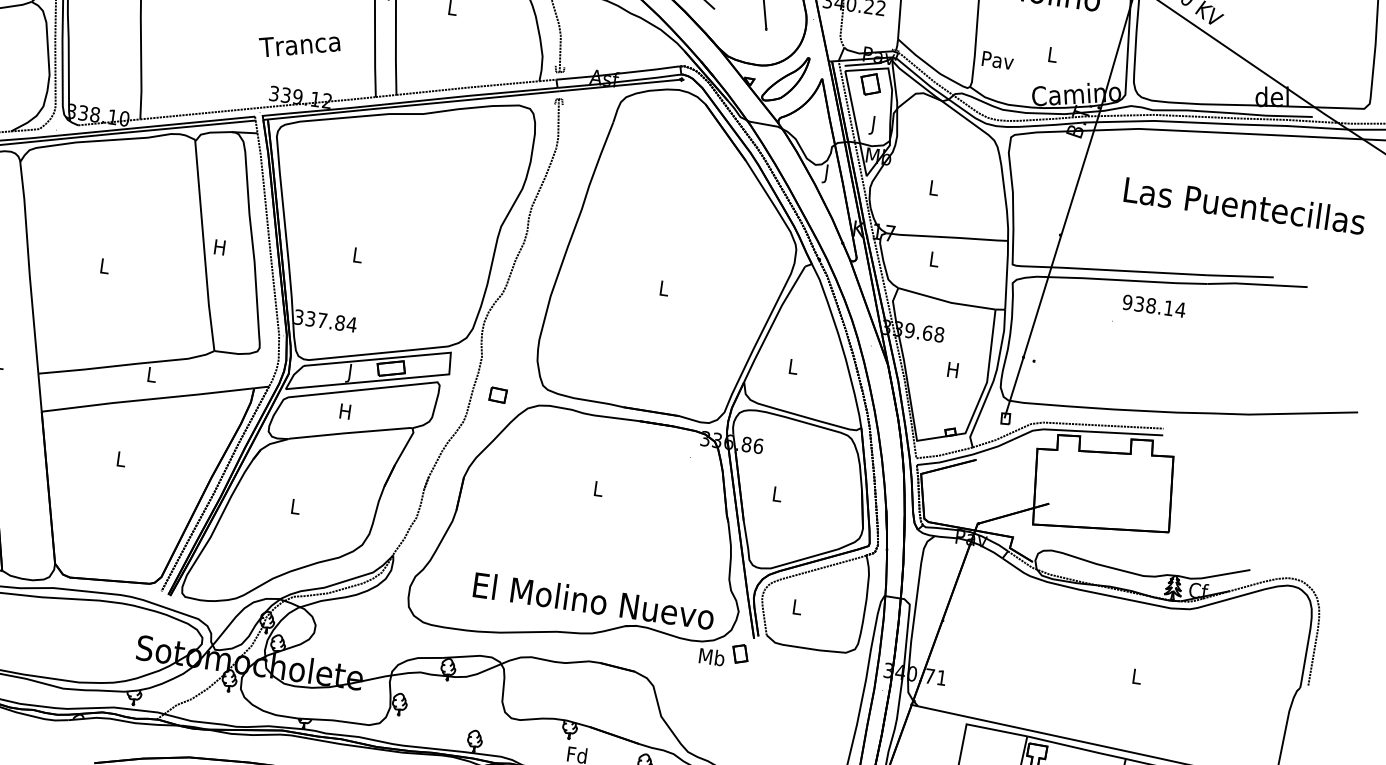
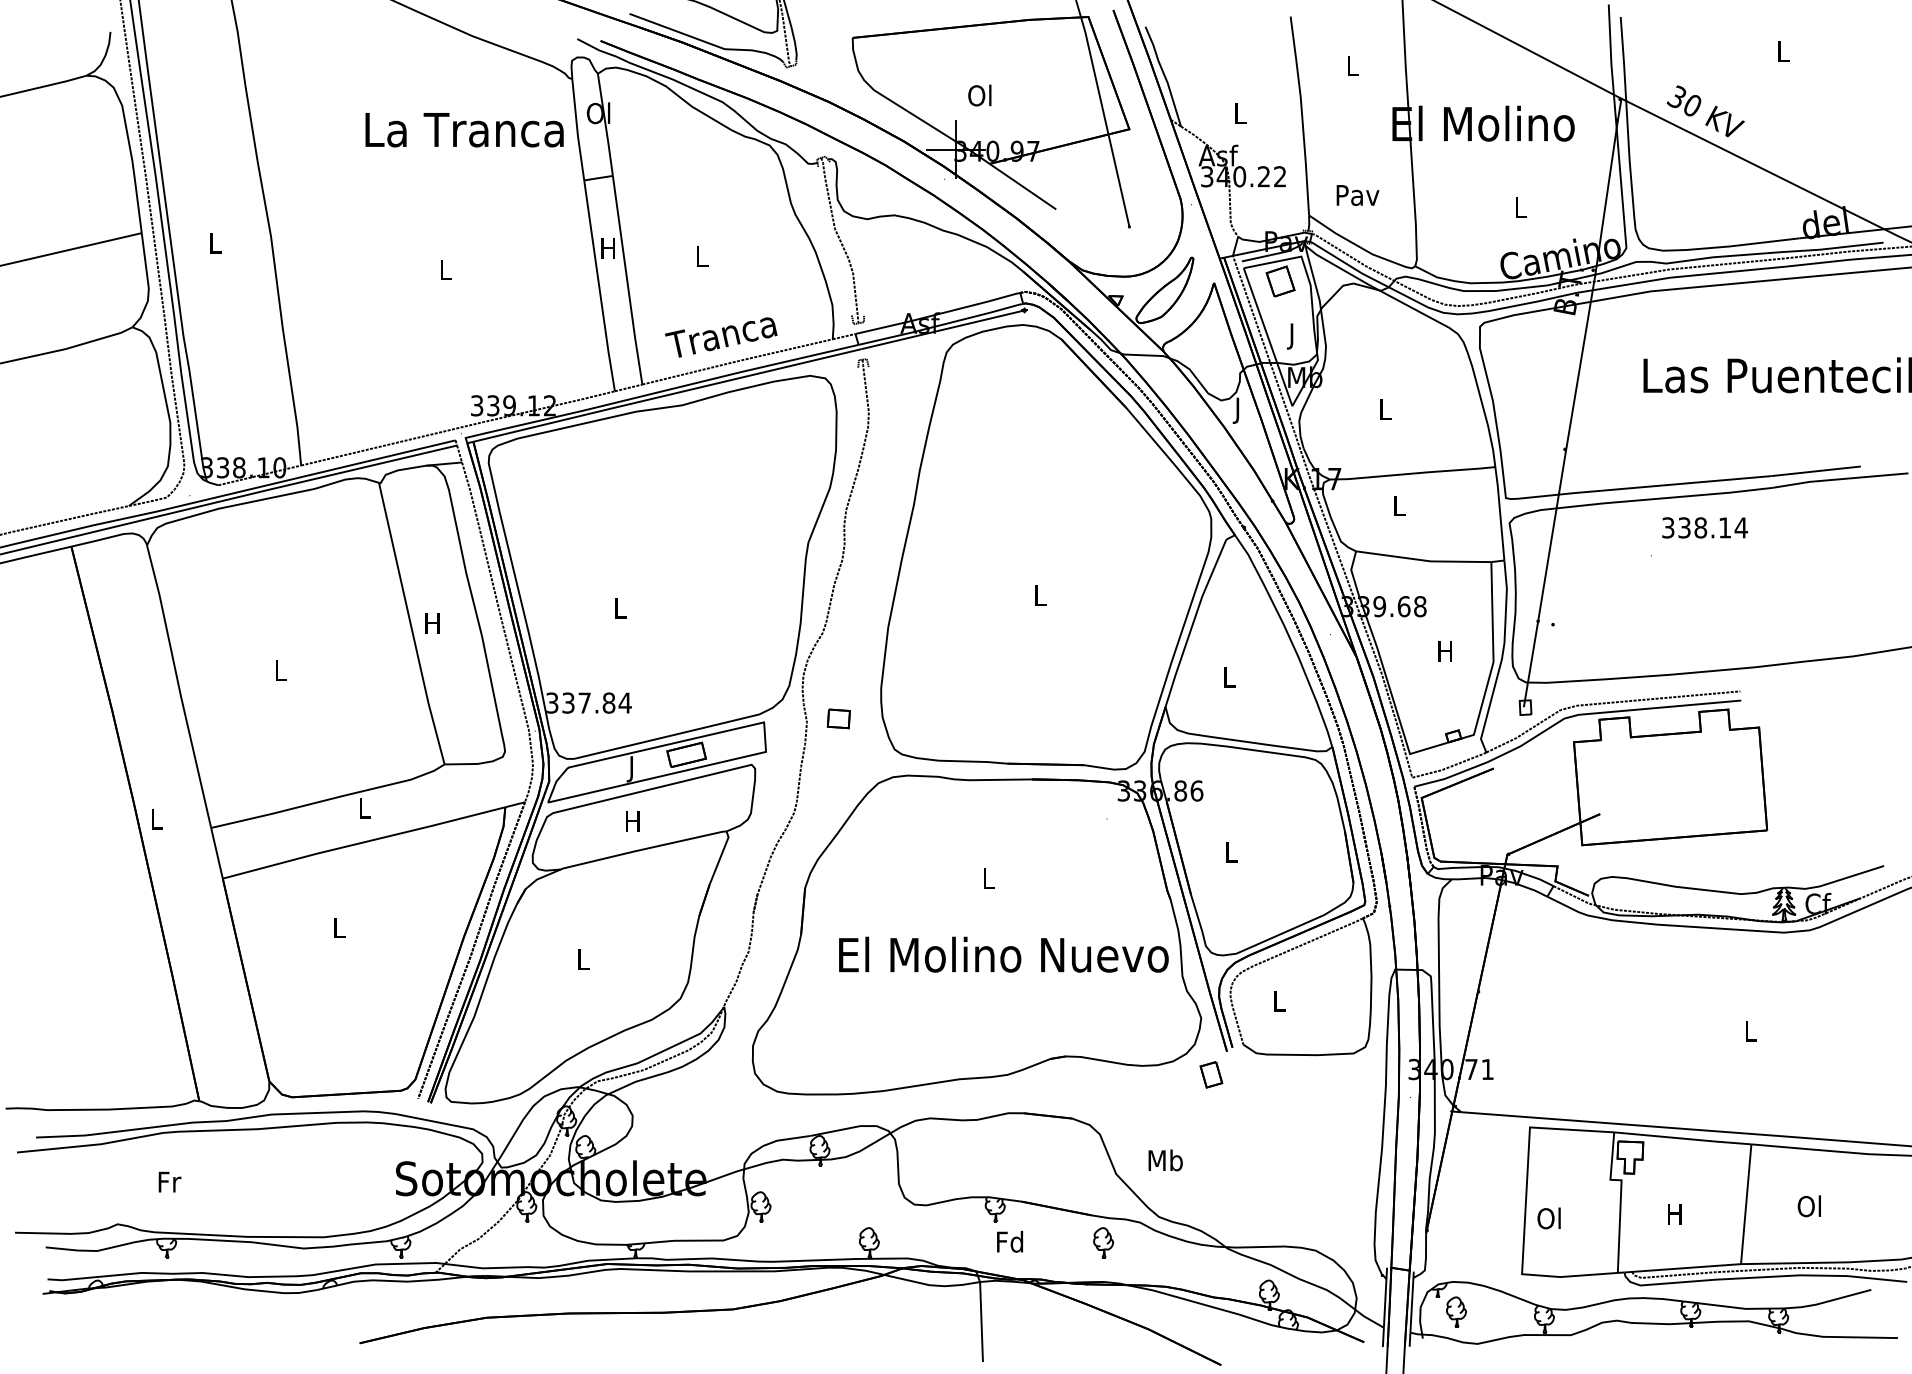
text: (299, 46) -> (721, 337), moved
text: (997, 60) -> (1357, 195), moved
text: (1127, 302) -> (1667, 527), 938.14 -> 338.14
part: (497, 394) -> (838, 718), moved
text: (593, 600) -> (1003, 954), moved
text: (711, 657) -> (1165, 1160), moved

